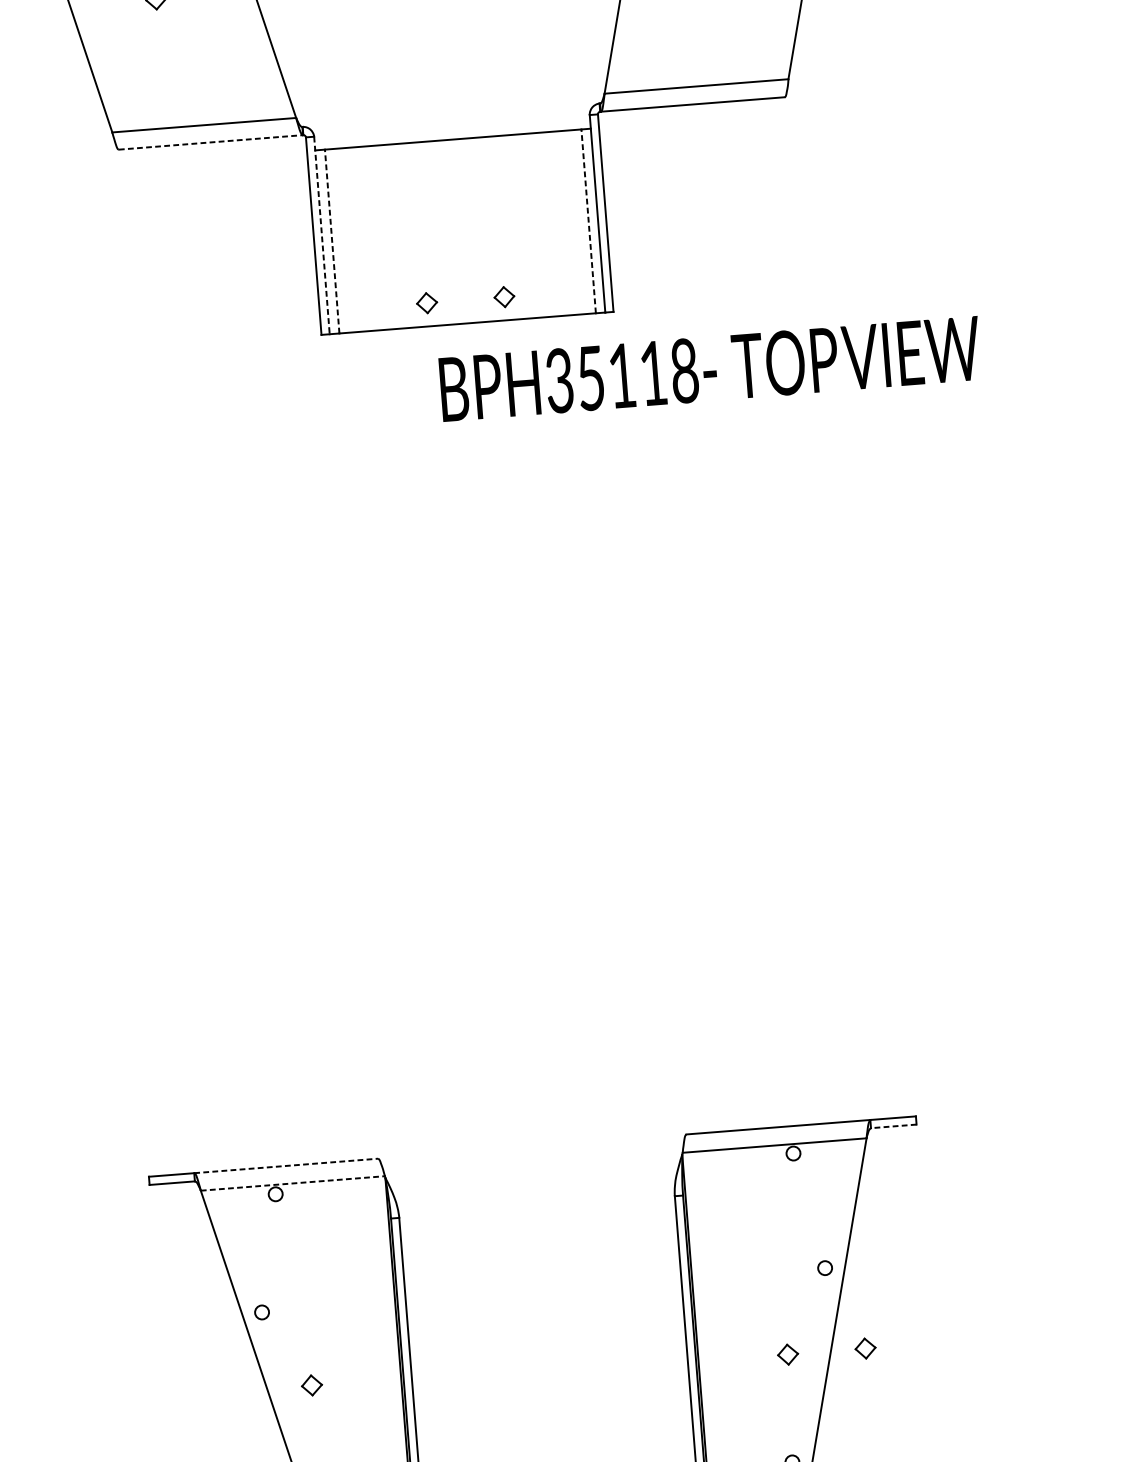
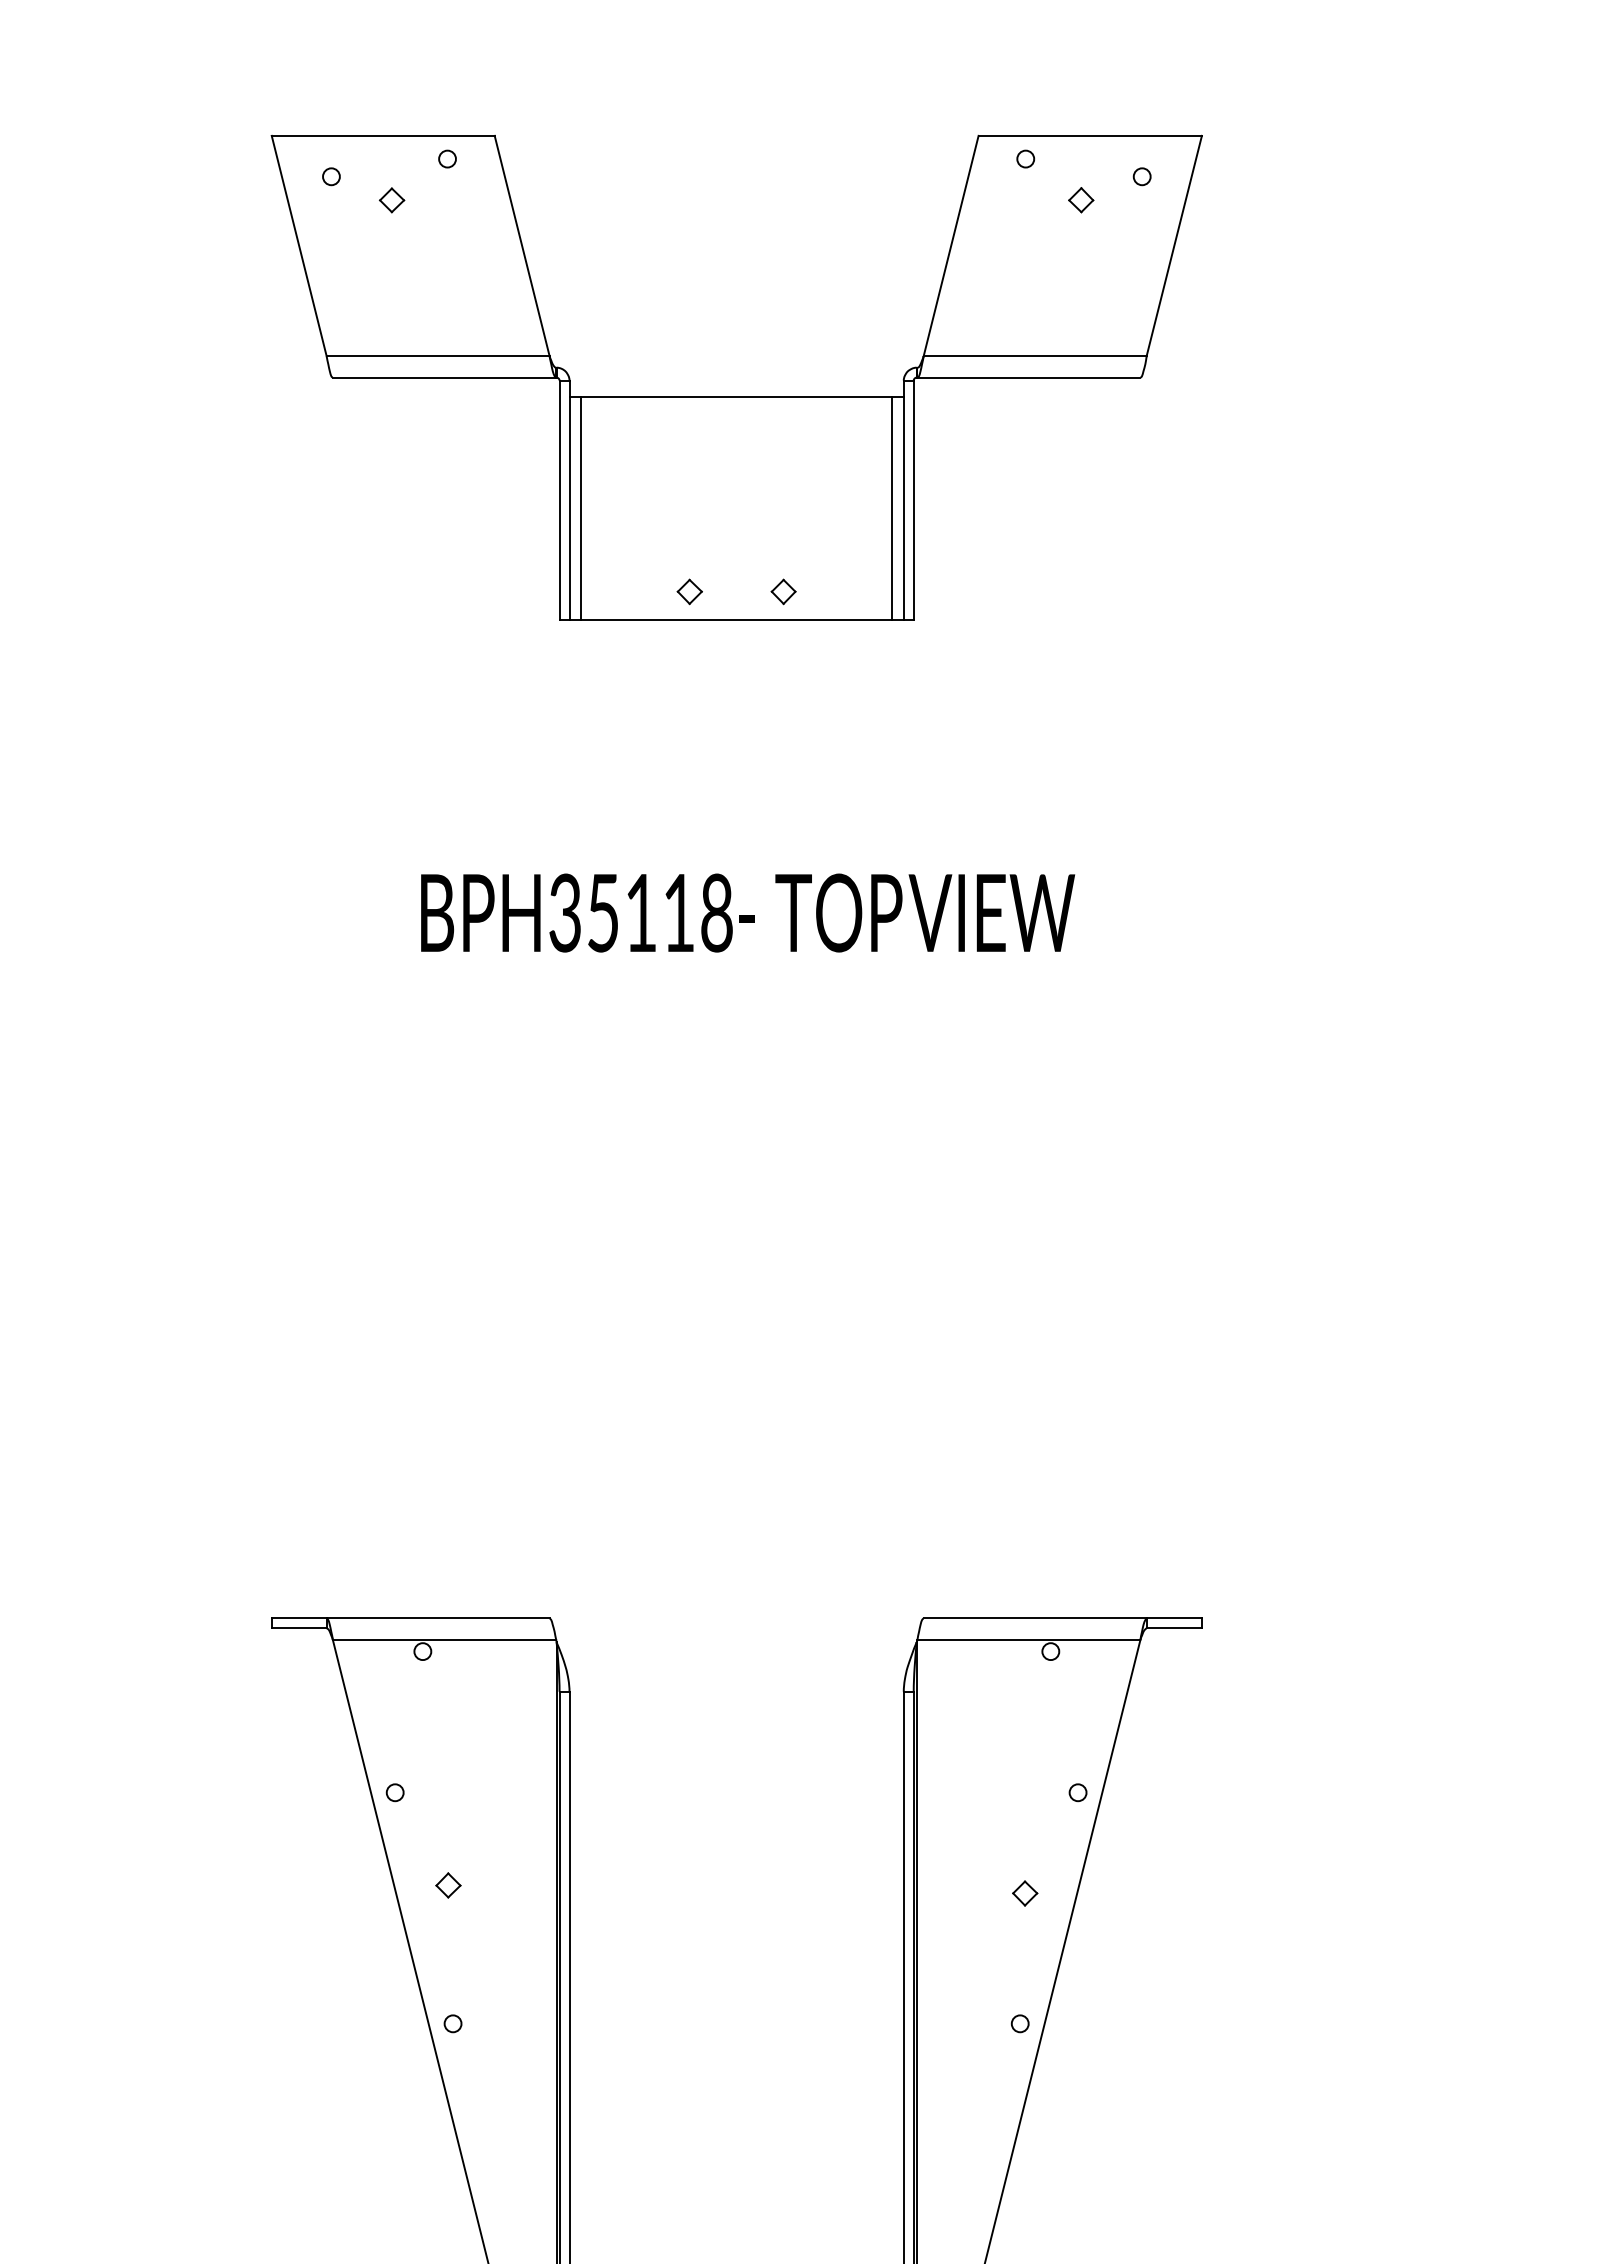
line: (210, 142) -> (444, 377), dashed -> solid
line: (588, 221) -> (892, 508), dashed -> solid
line: (321, 235) -> (569, 500), dashed -> solid
line: (332, 241) -> (581, 508), dashed -> solid
text: (710, 368) -> (748, 912), moved
line: (893, 1126) -> (1174, 1628), dashed -> solid
line: (286, 1165) -> (438, 1618), dashed -> solid
line: (292, 1183) -> (444, 1640), dashed -> solid
part: (865, 1348) -> (1119, 1893), removed

